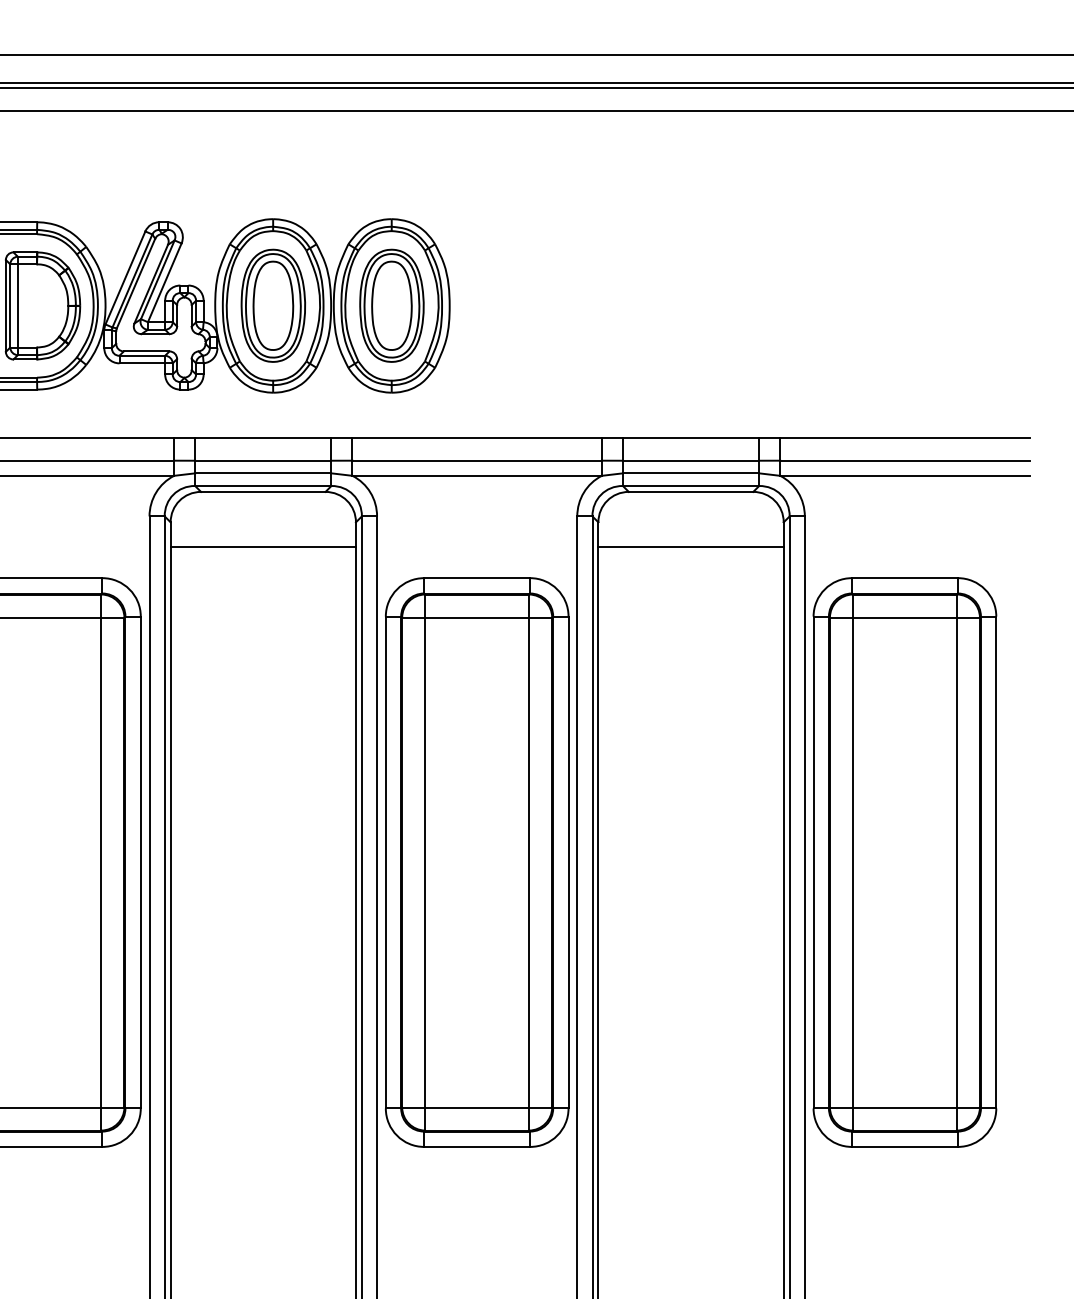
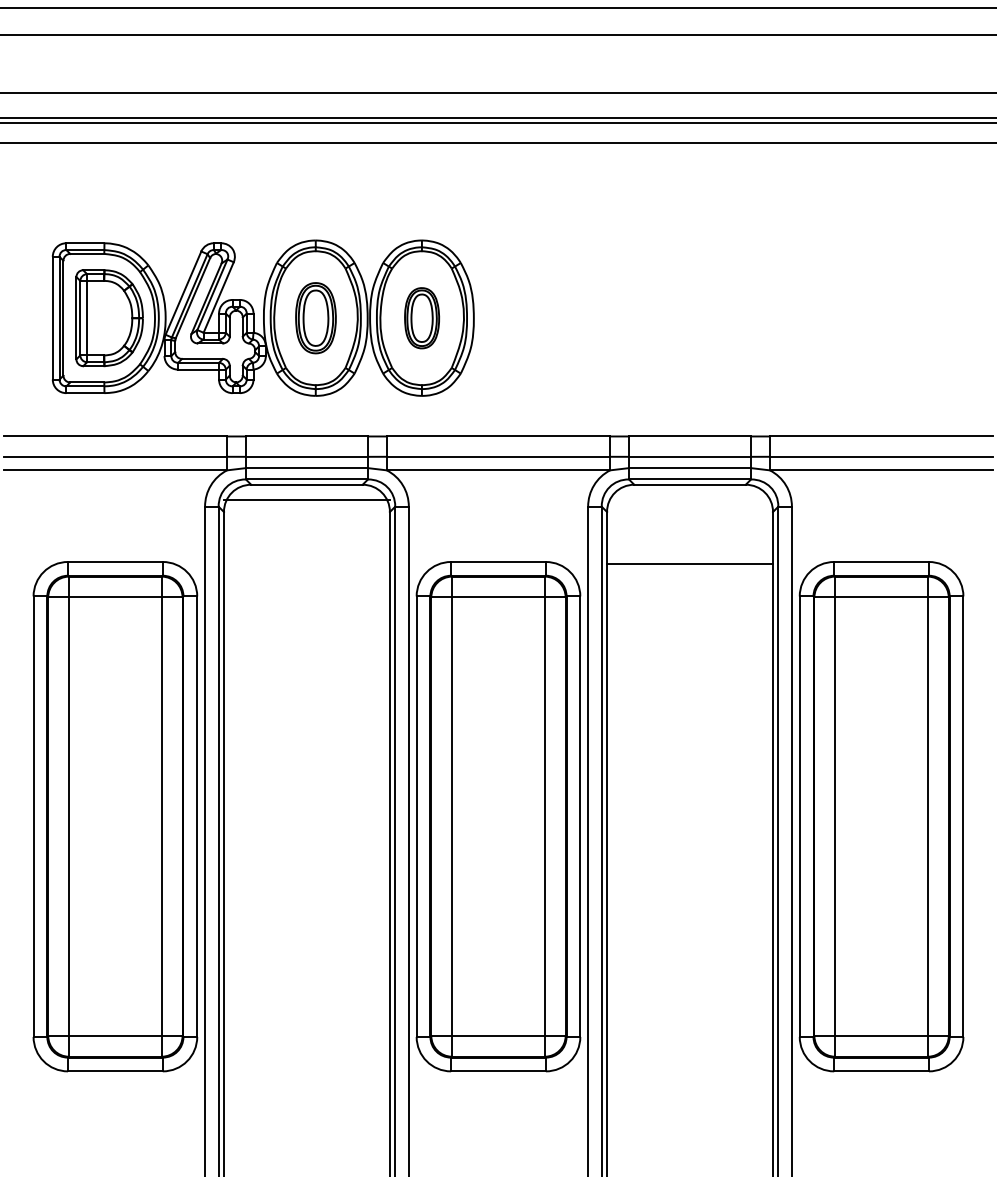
part: (272, 306) -> (315, 318), size x0.7
part: (391, 306) -> (421, 318), size x0.6
line: (262, 547) -> (306, 500), moved
line: (691, 547) -> (690, 564), moved

